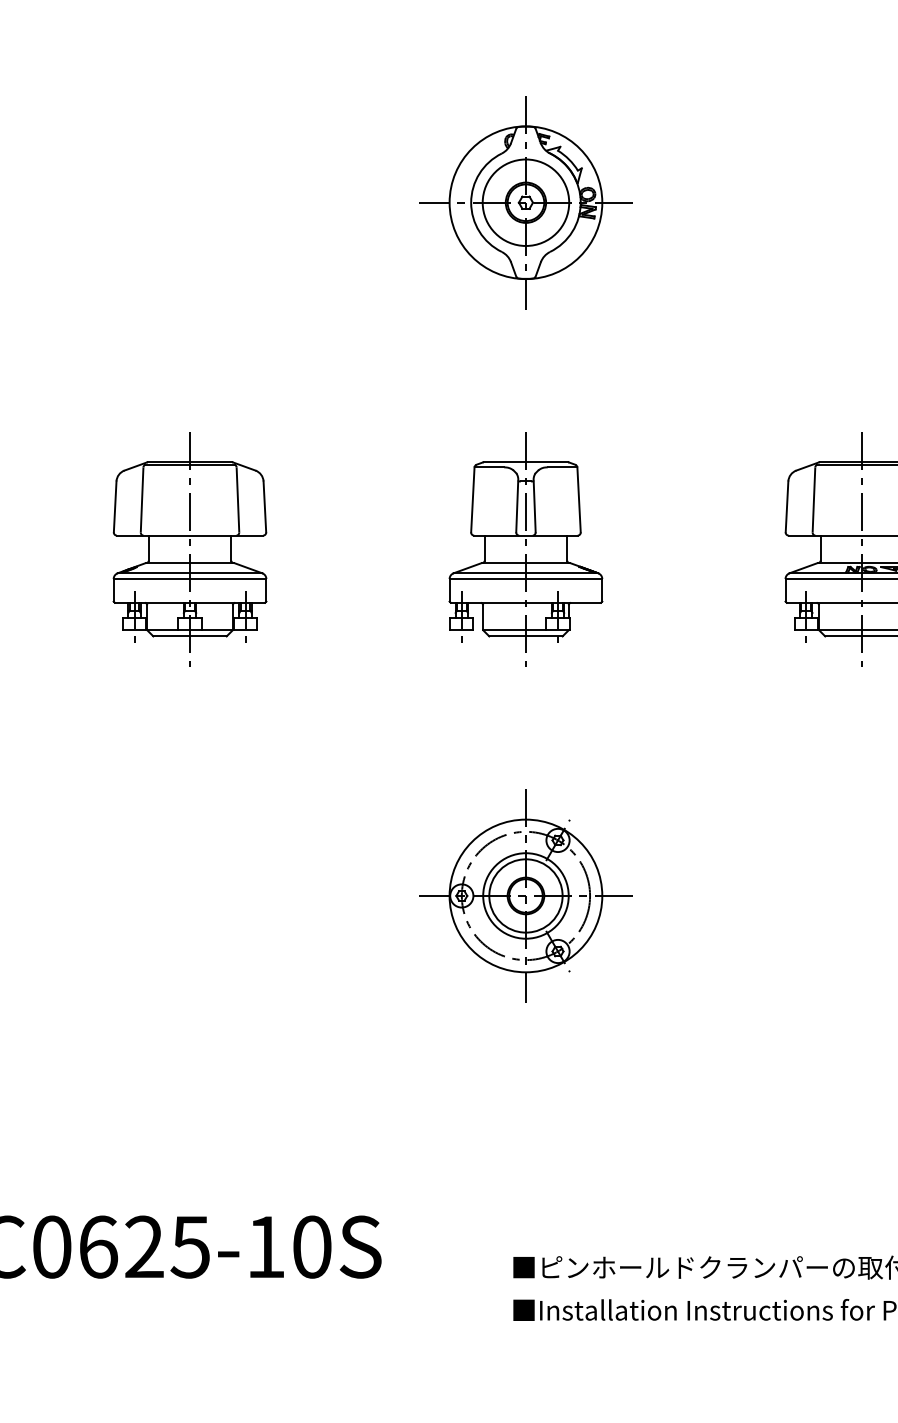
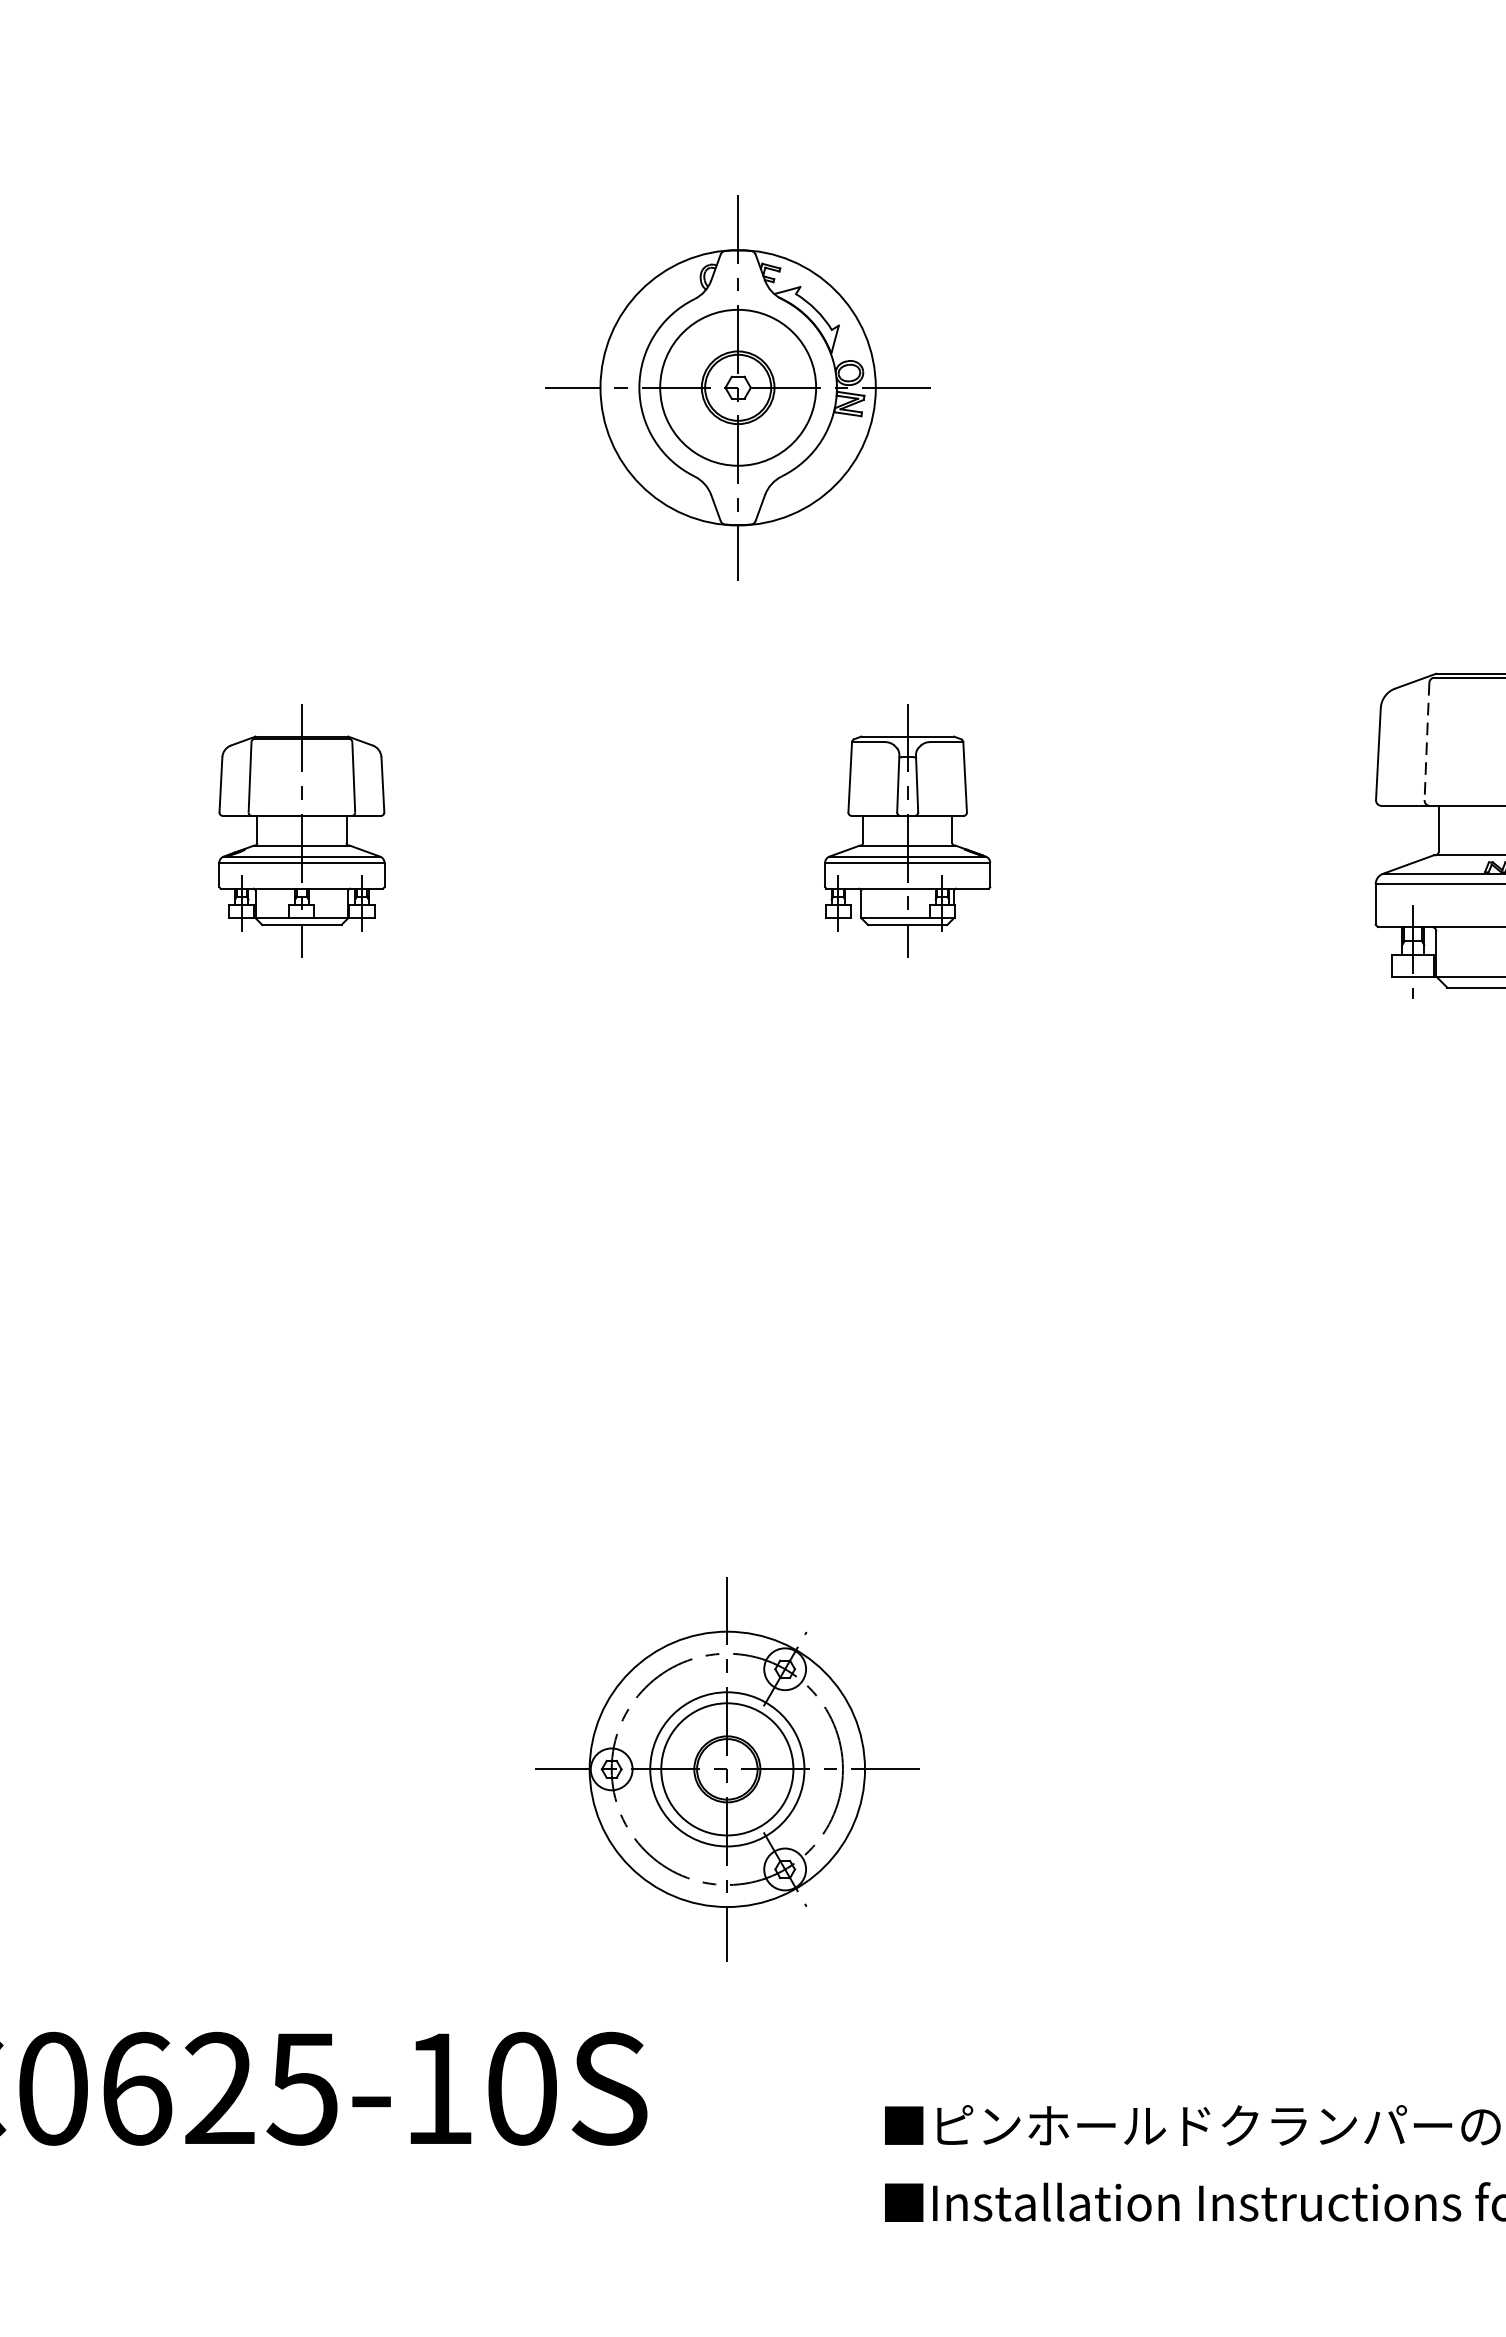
part: (525, 202) -> (737, 387), moved
line: (813, 500) -> (1426, 742), solid -> dashed
part: (189, 549) -> (300, 830), size x0.6
part: (525, 549) -> (906, 830), size x0.6
part: (525, 895) -> (726, 1768), moved

